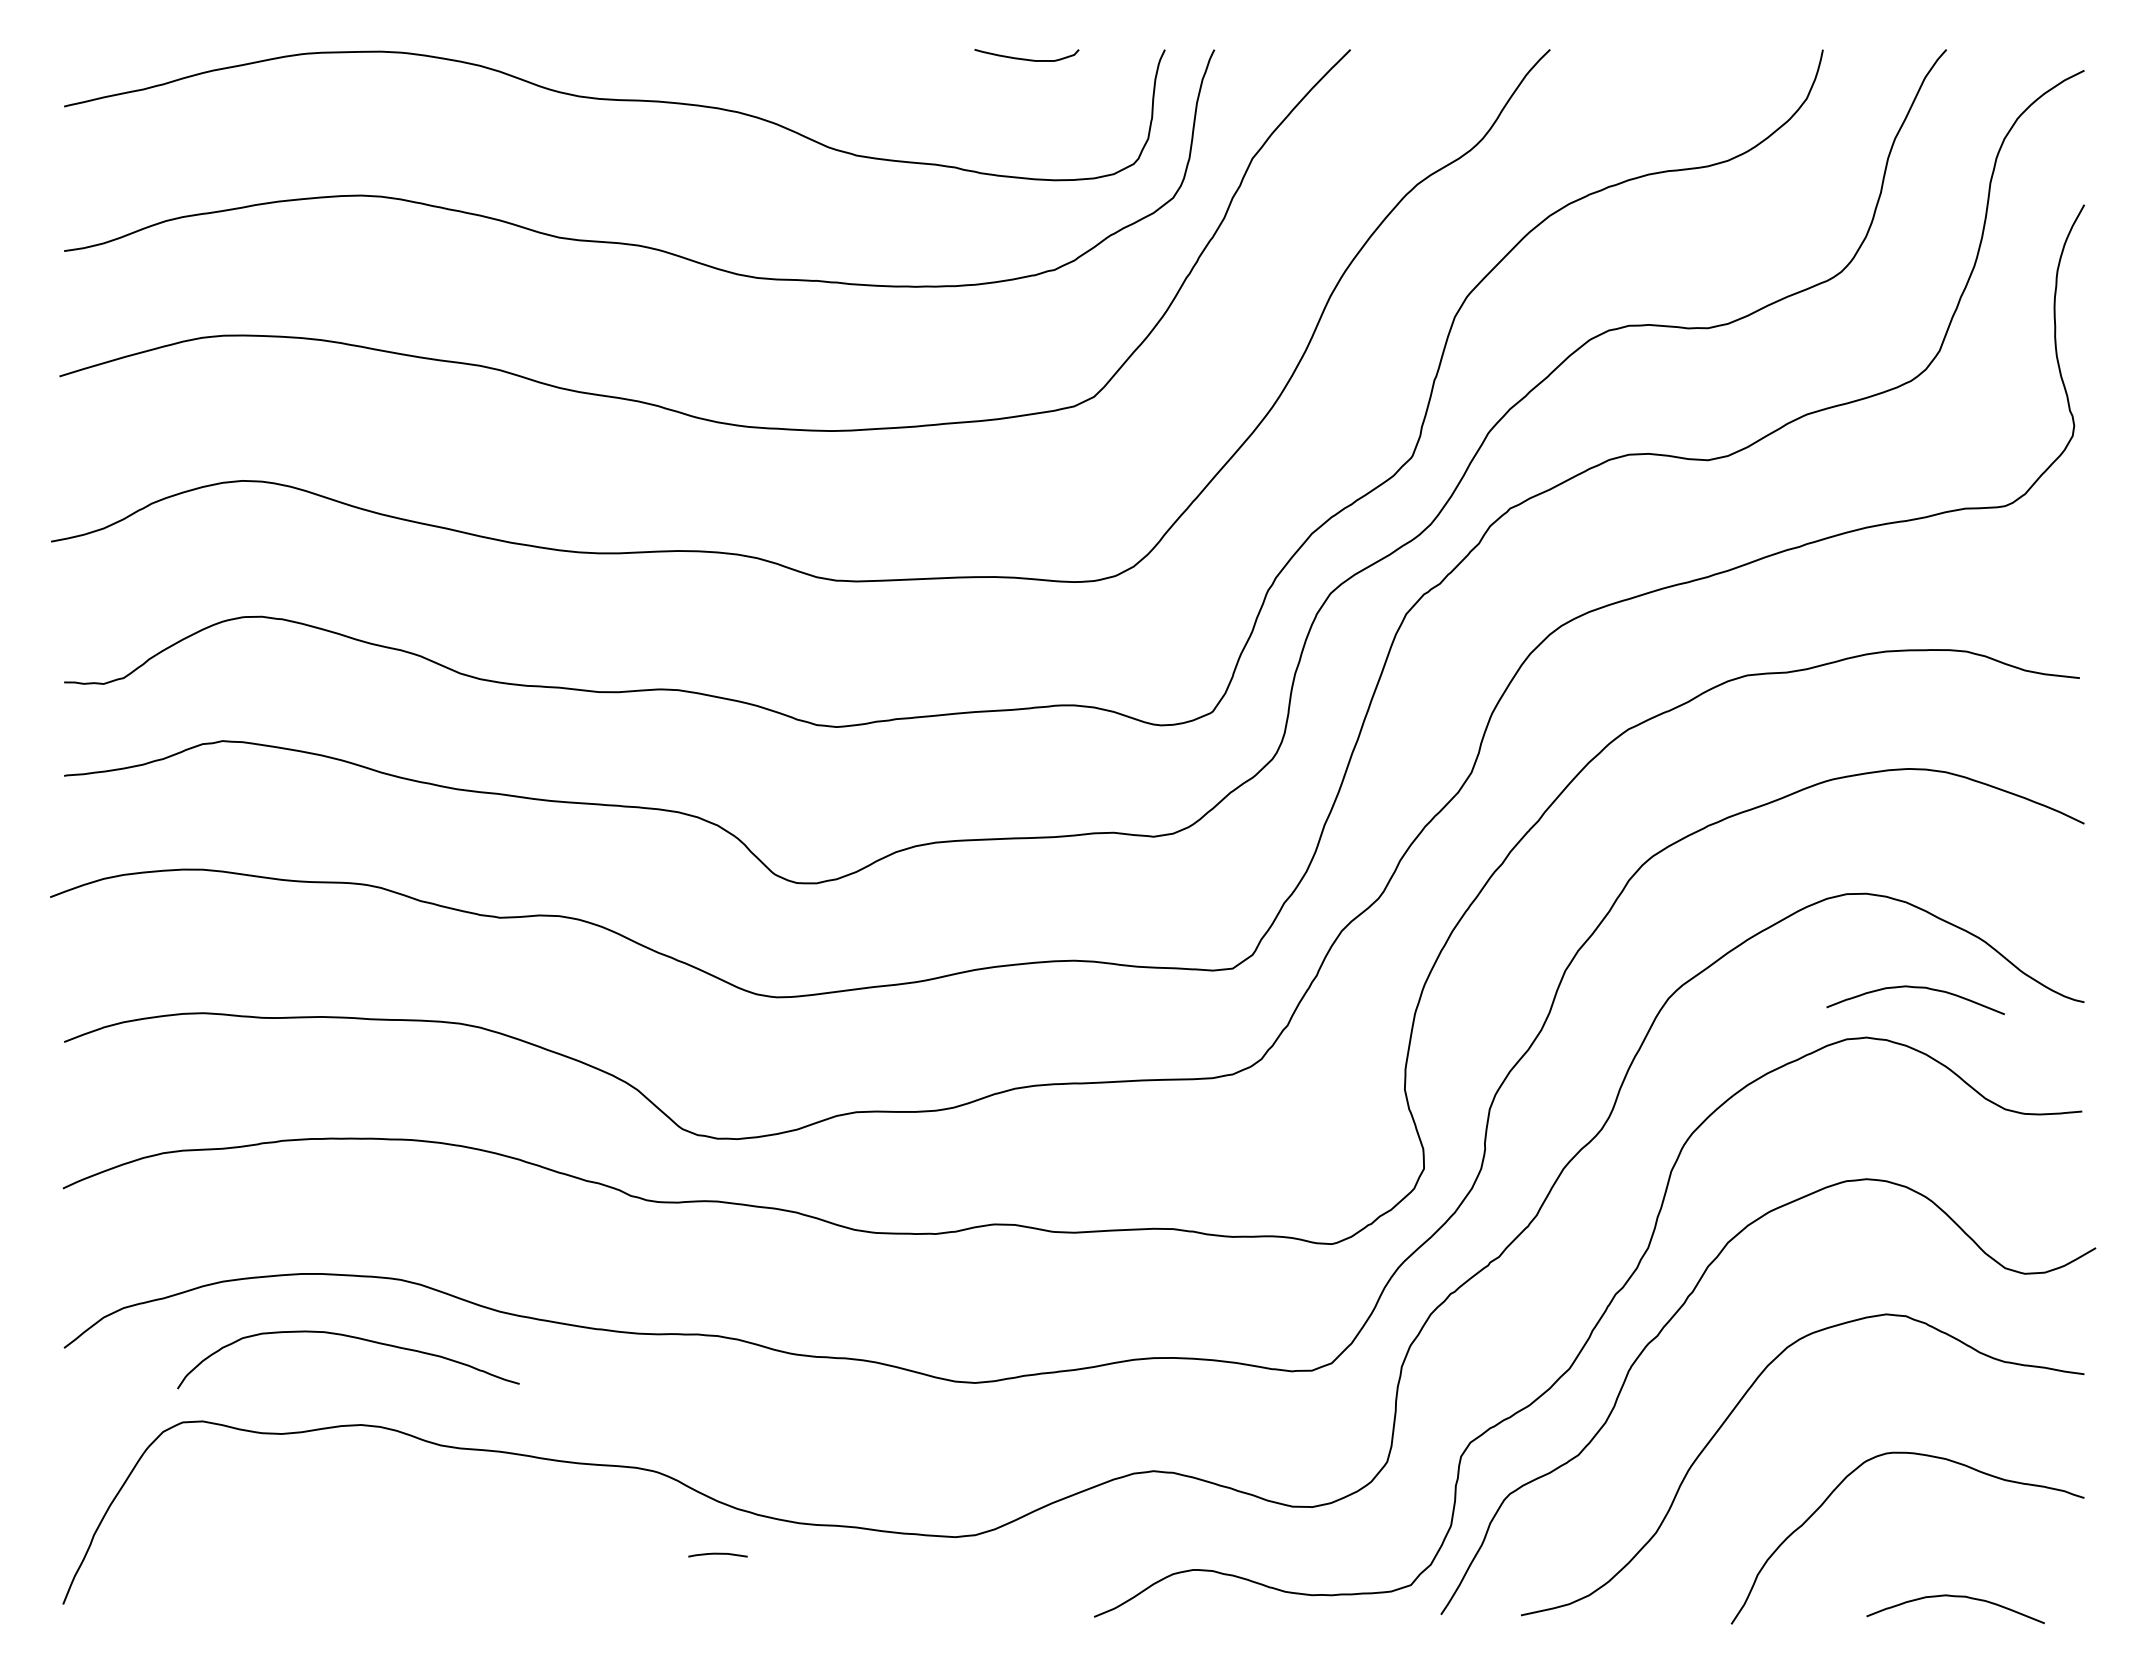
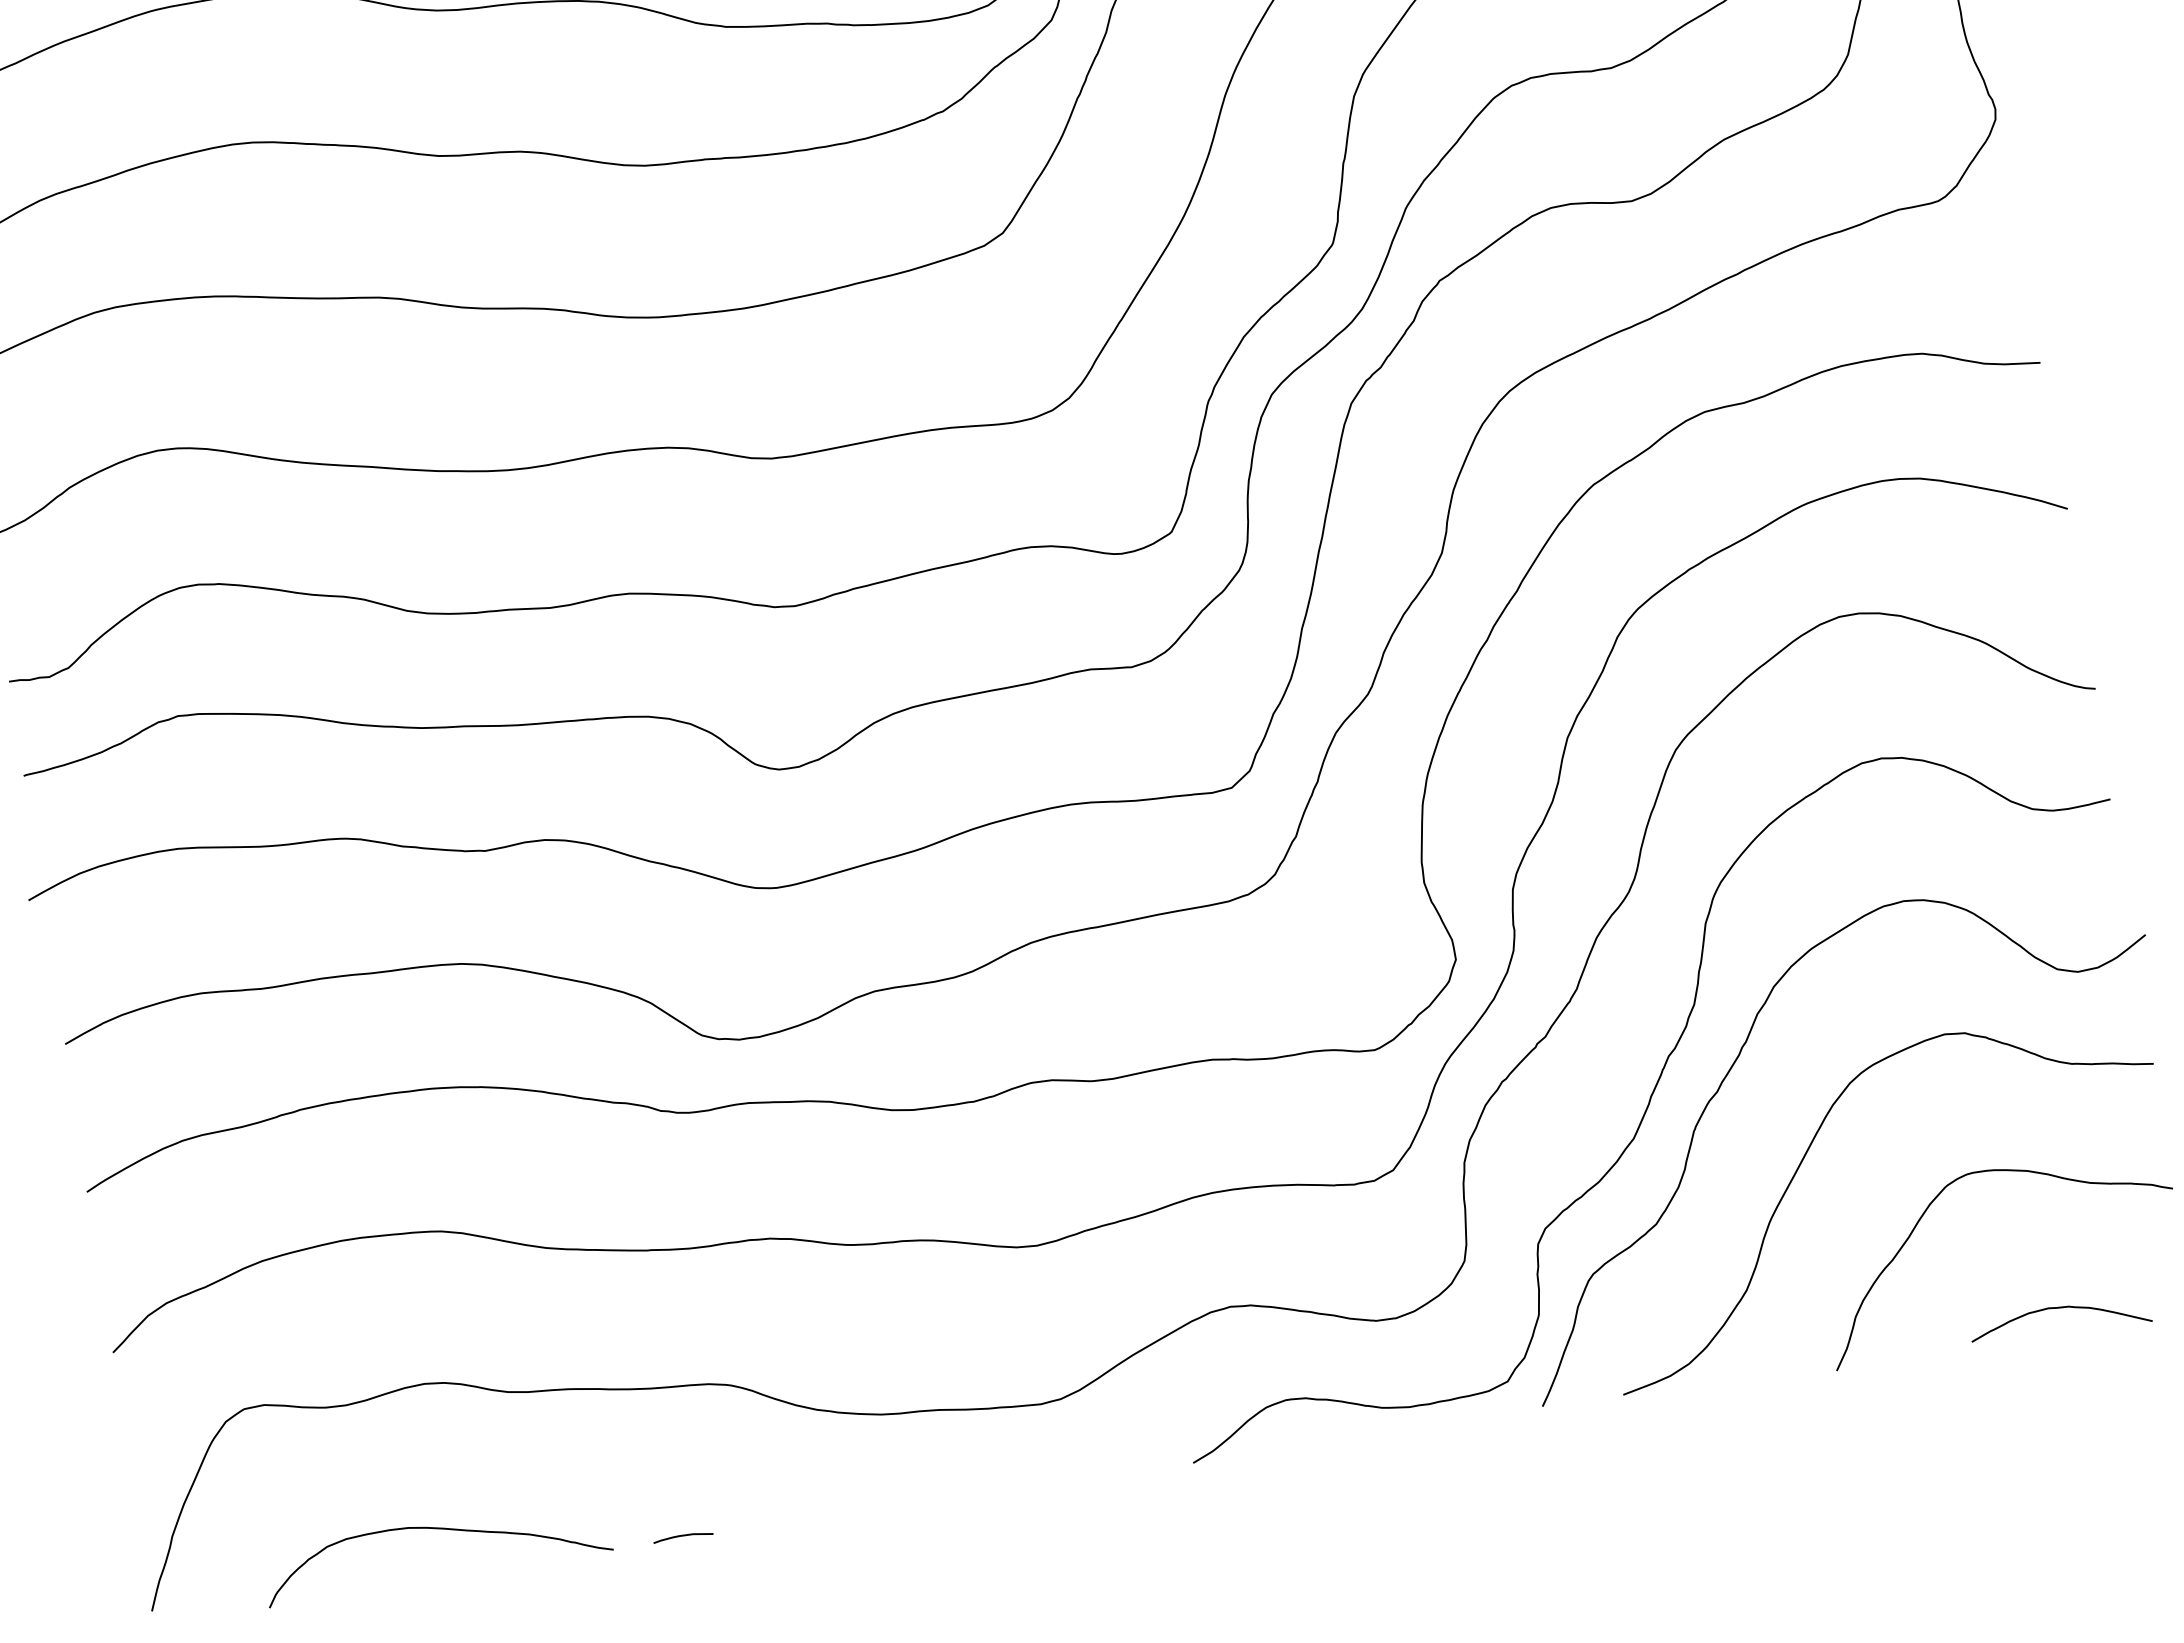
curve: (1915, 988) -> (1923, 701), removed
curve: (353, 1338) -> (439, 1529), moved
curve: (717, 1554) -> (682, 1536), moved

